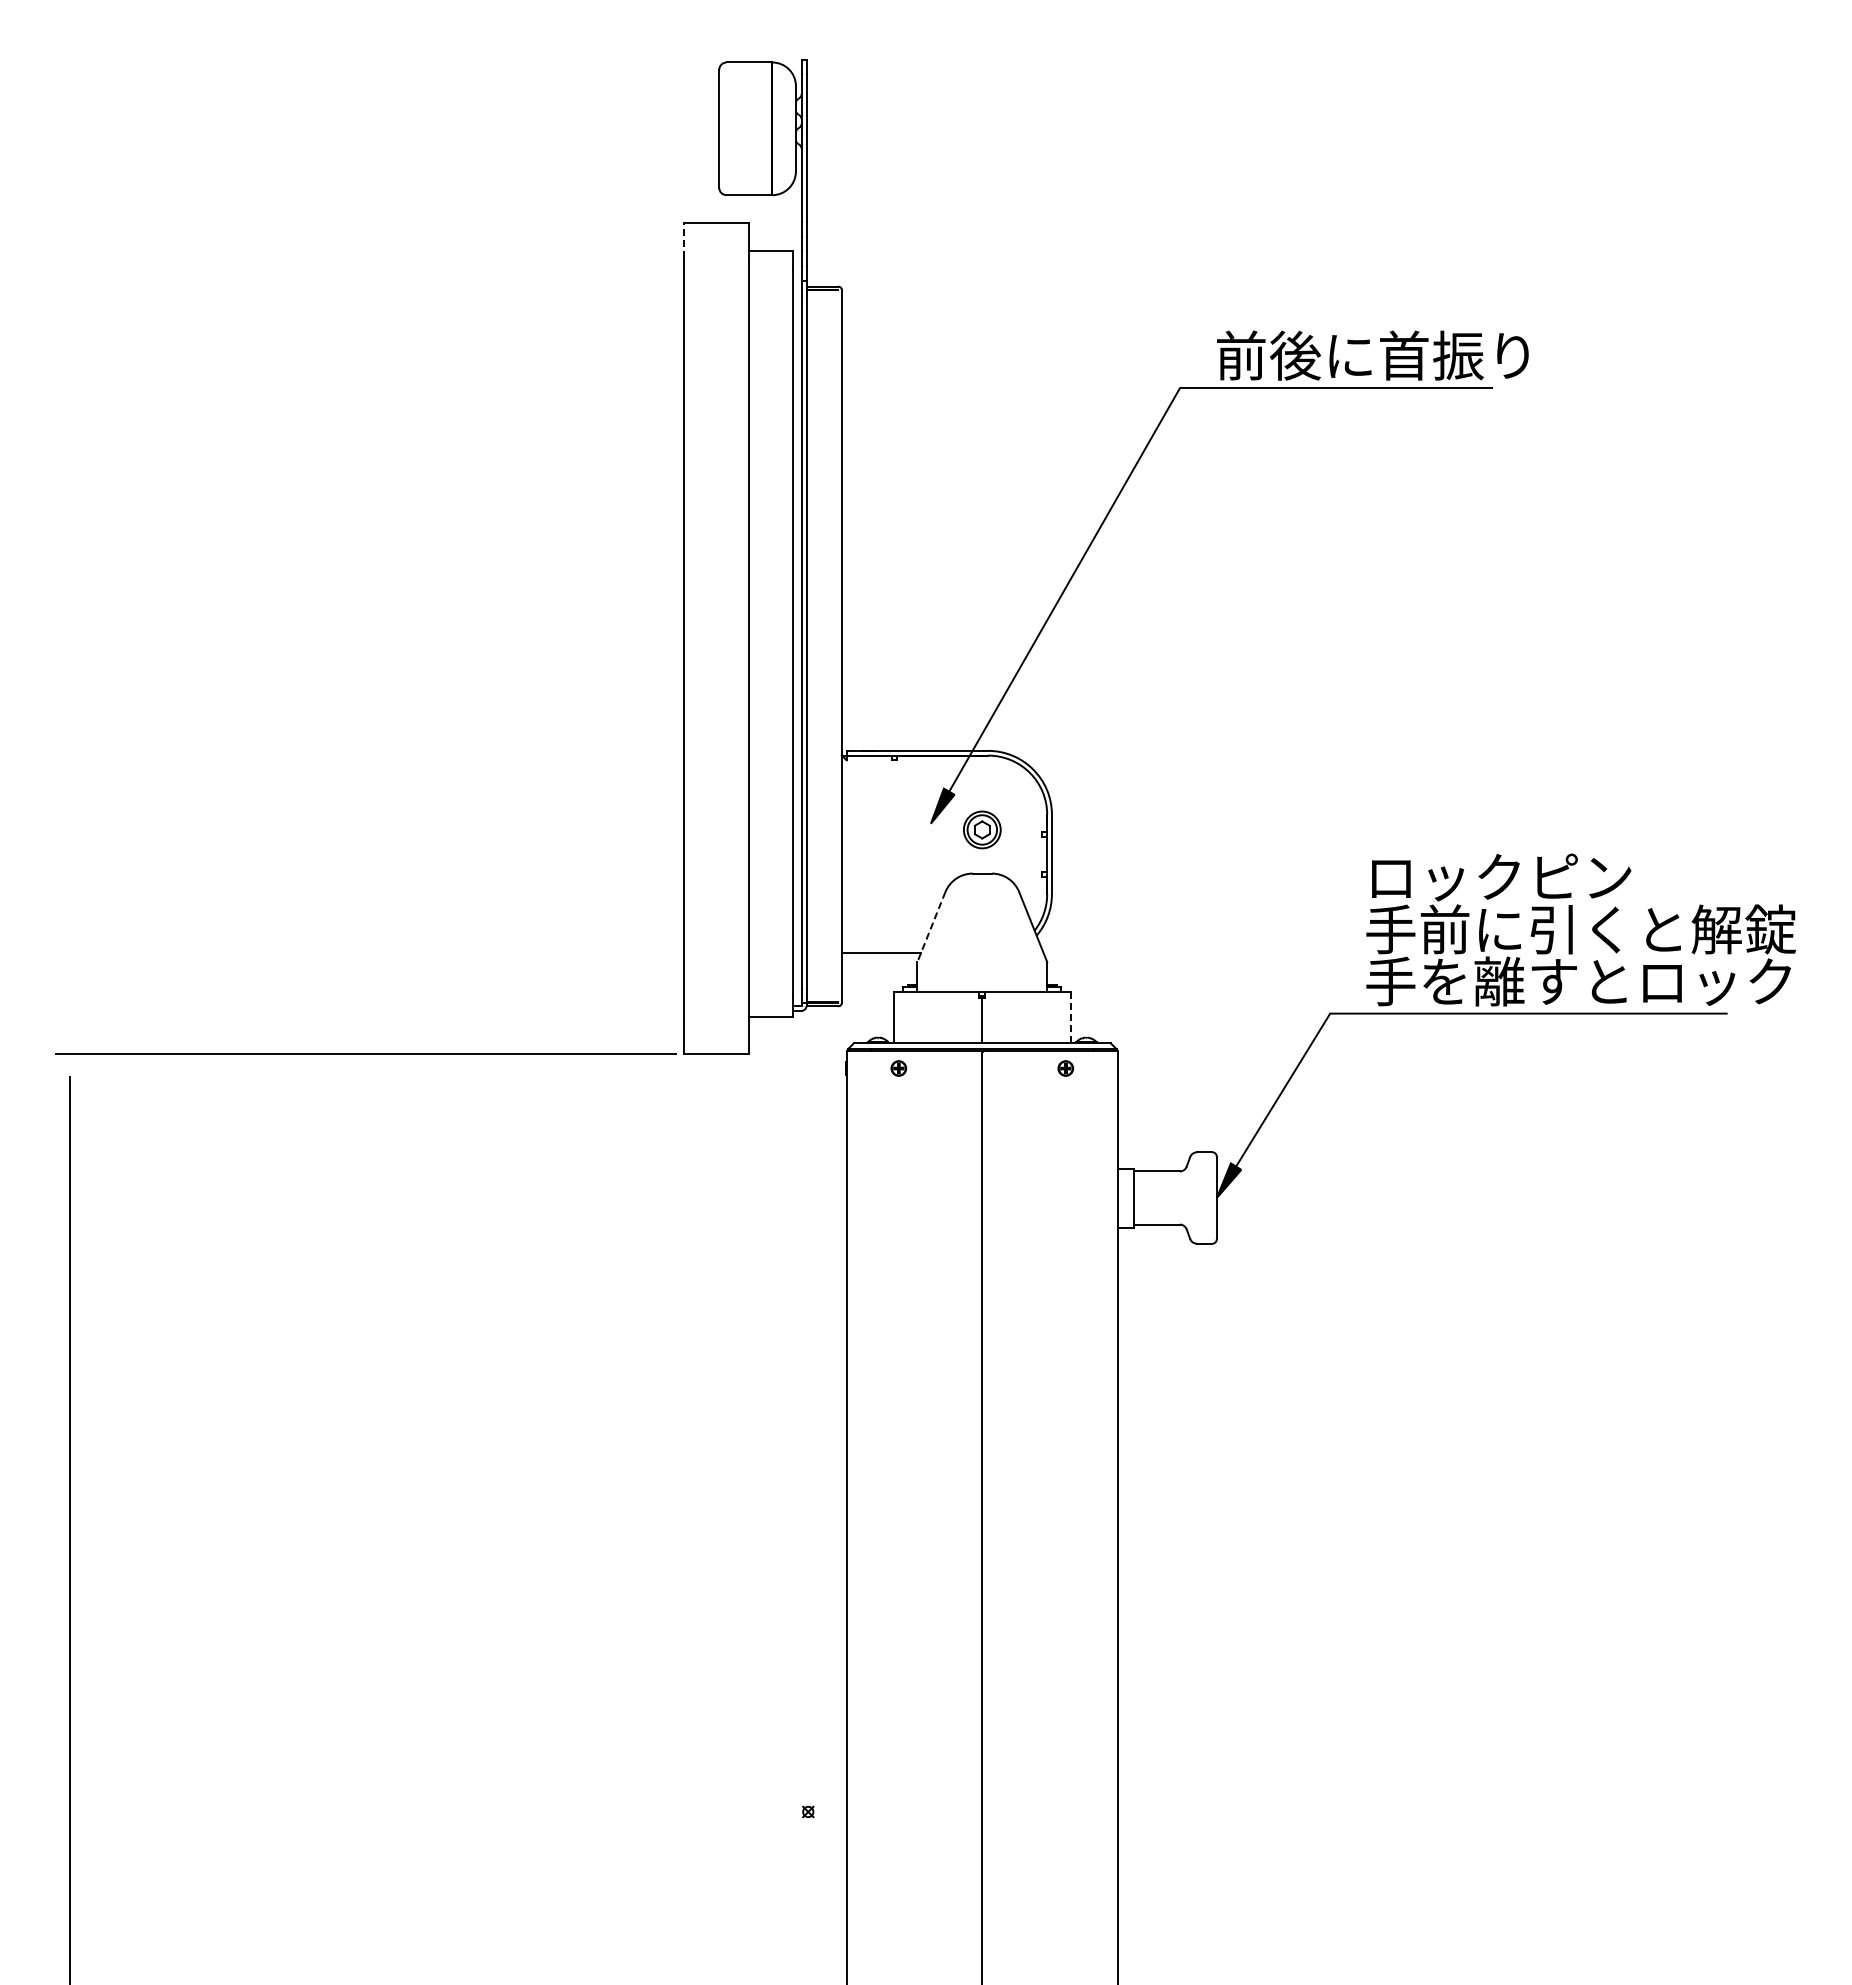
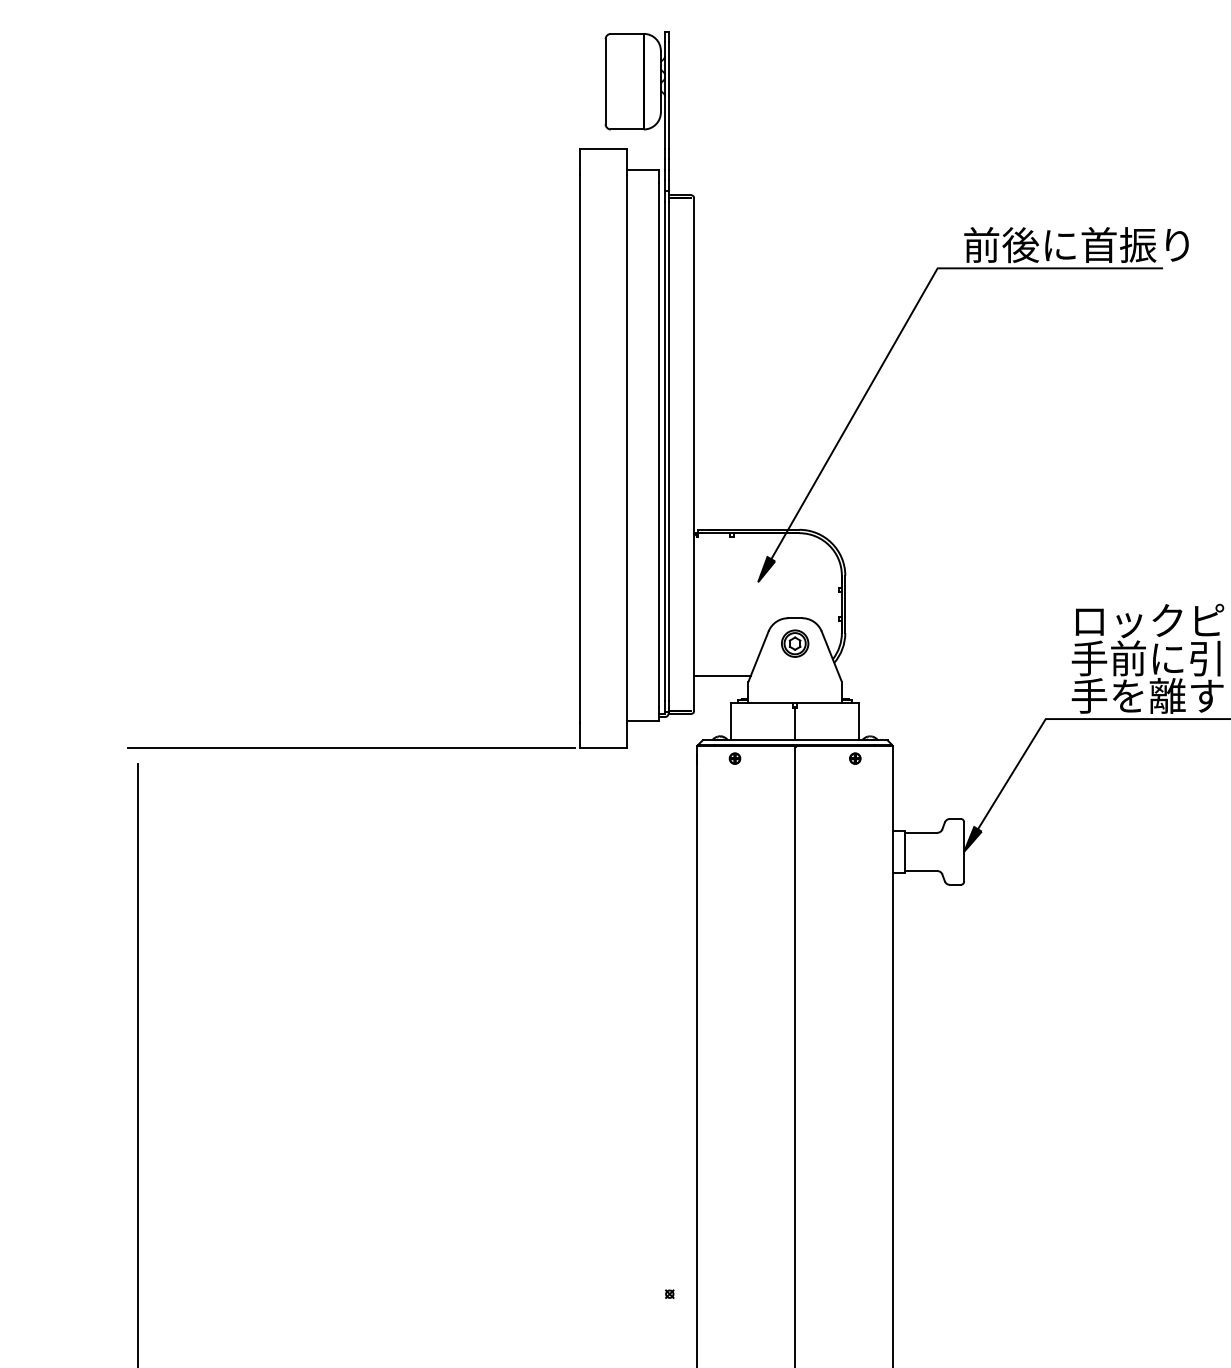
line: (683, 240) -> (579, 162), dashed -> solid
part: (982, 829) -> (795, 643), moved
line: (931, 927) -> (758, 657), dashed -> solid
line: (1070, 1017) -> (858, 721), dashed -> solid

